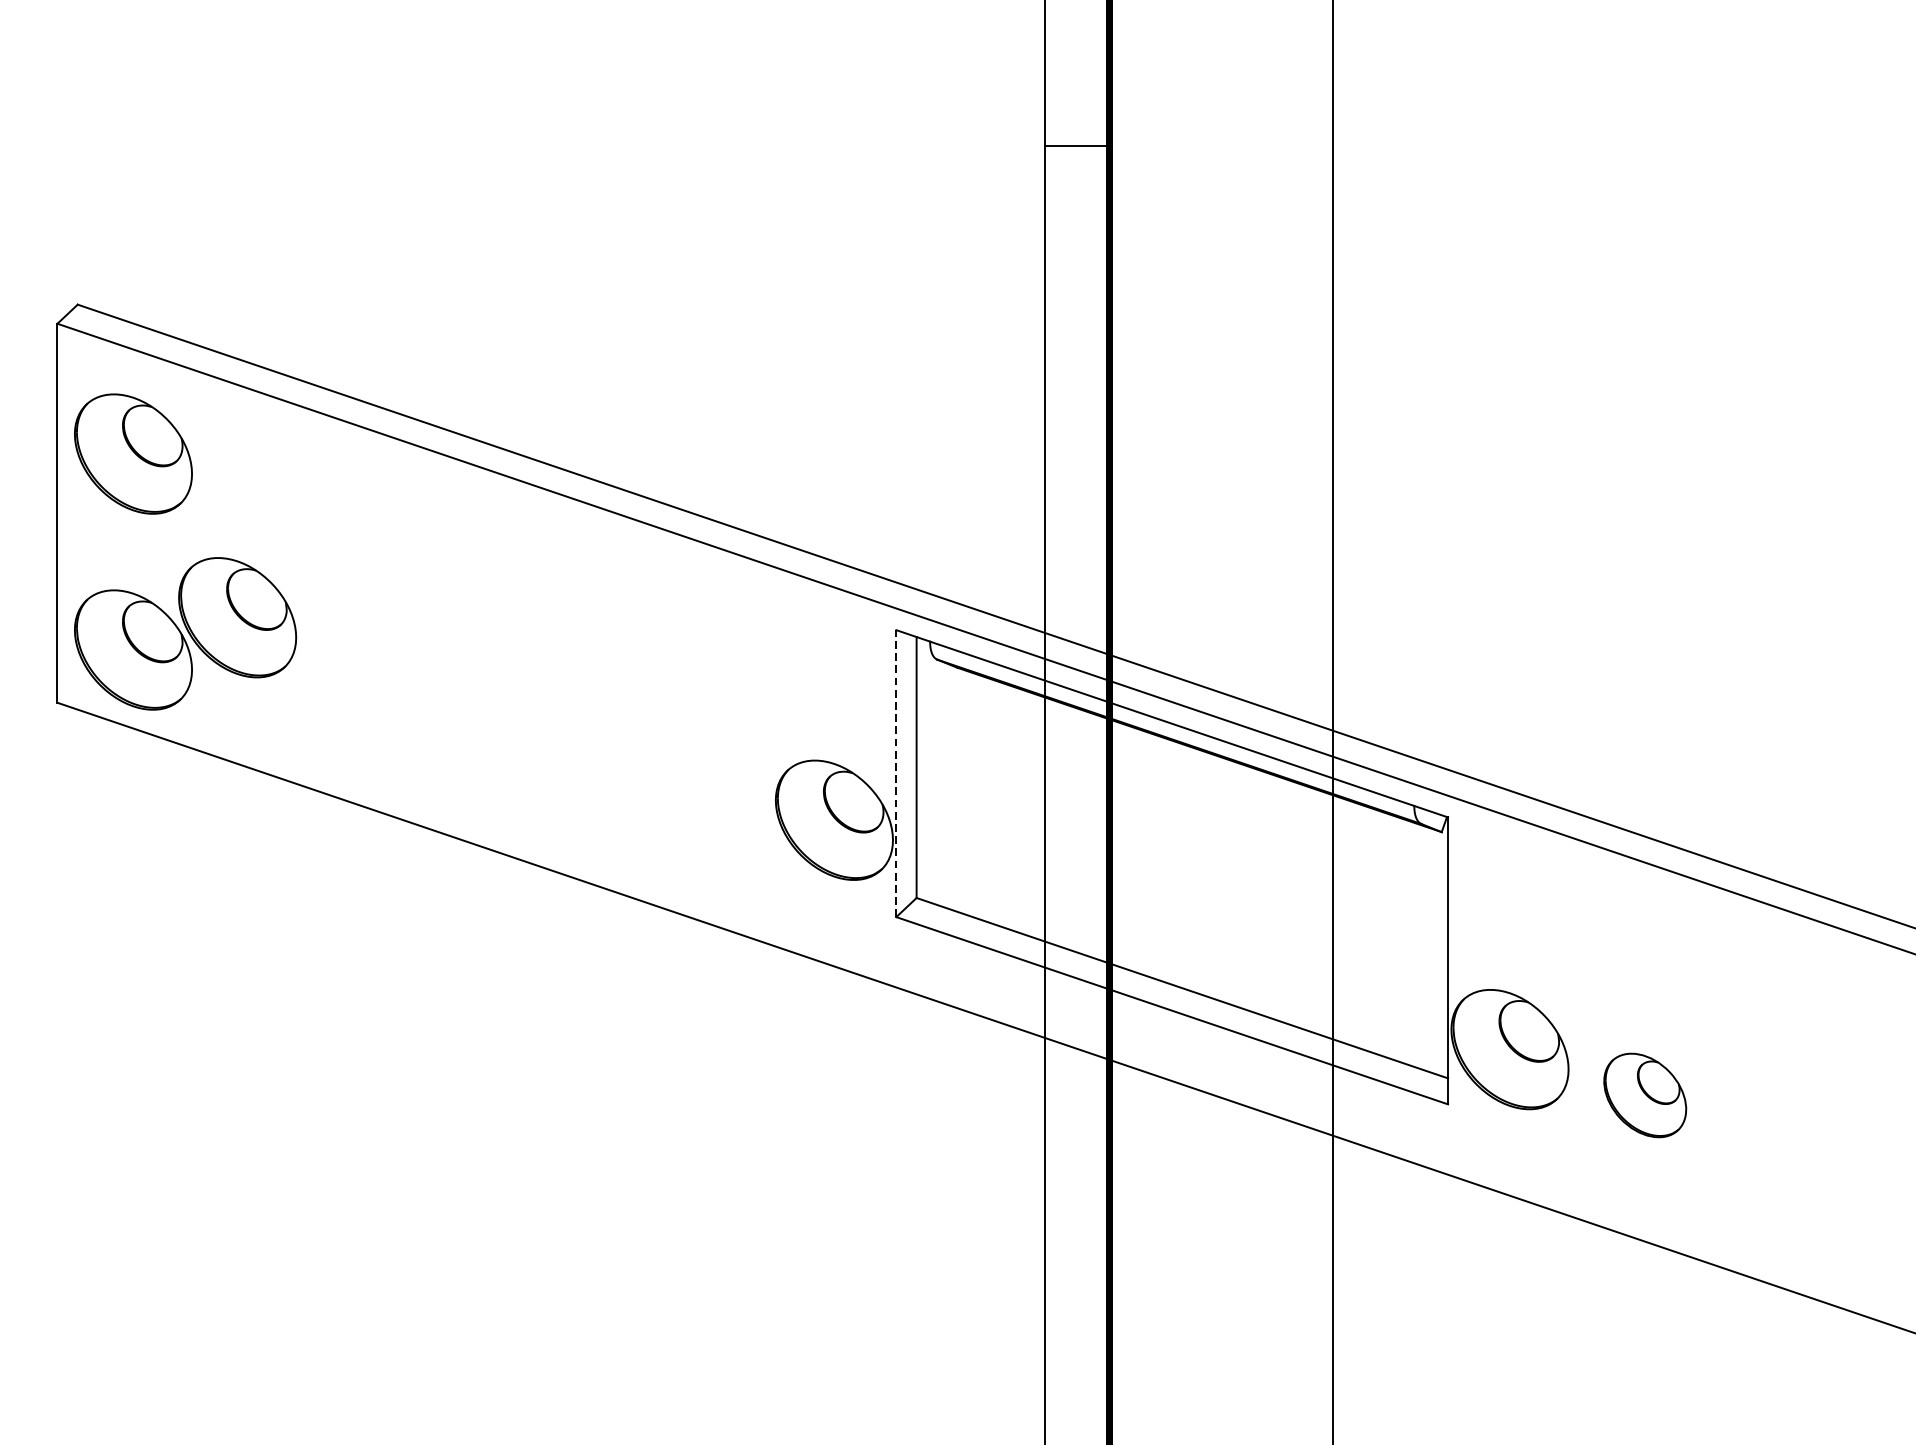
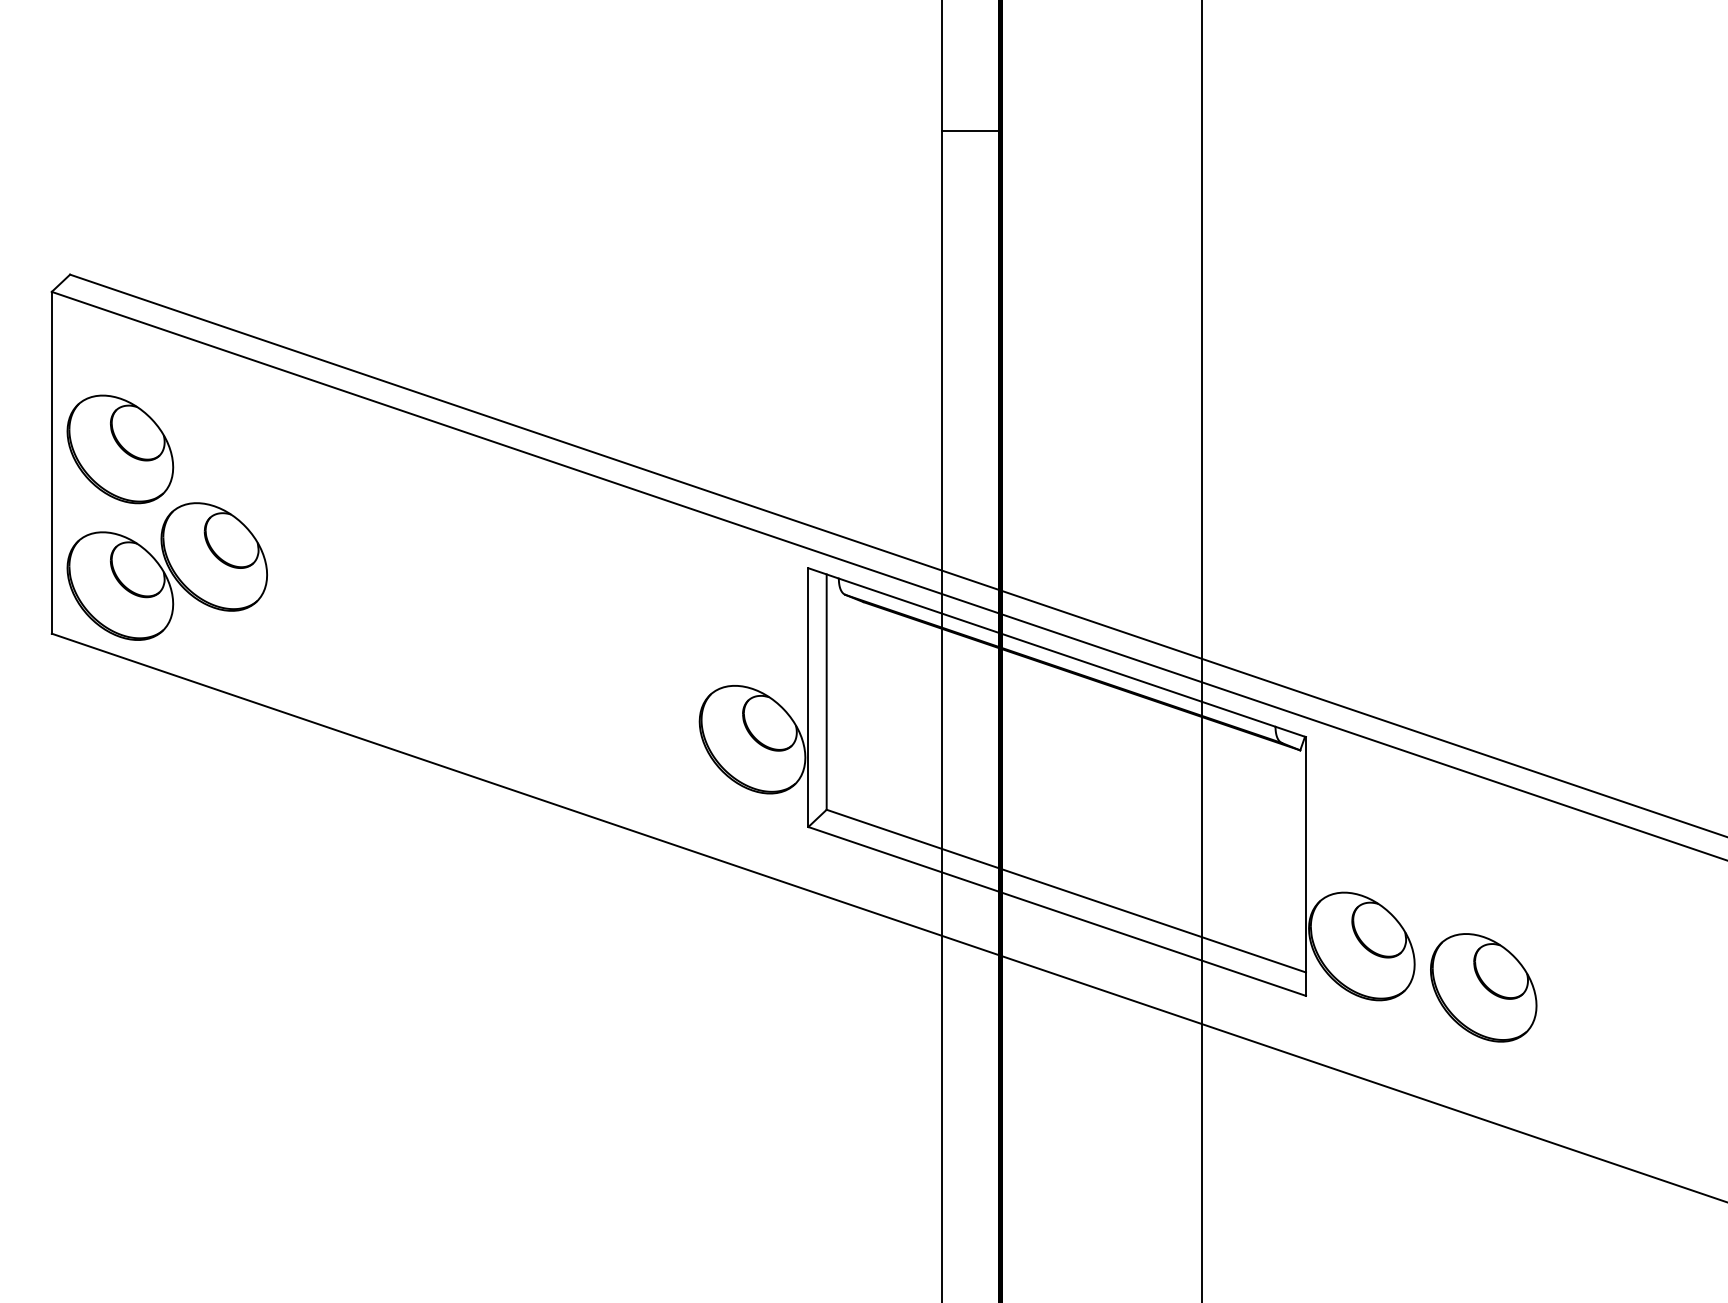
part: (133, 454) -> (120, 449), moved
line: (896, 773) -> (808, 697), dashed -> solid
part: (1644, 1095) -> (1483, 987), size x1.43

